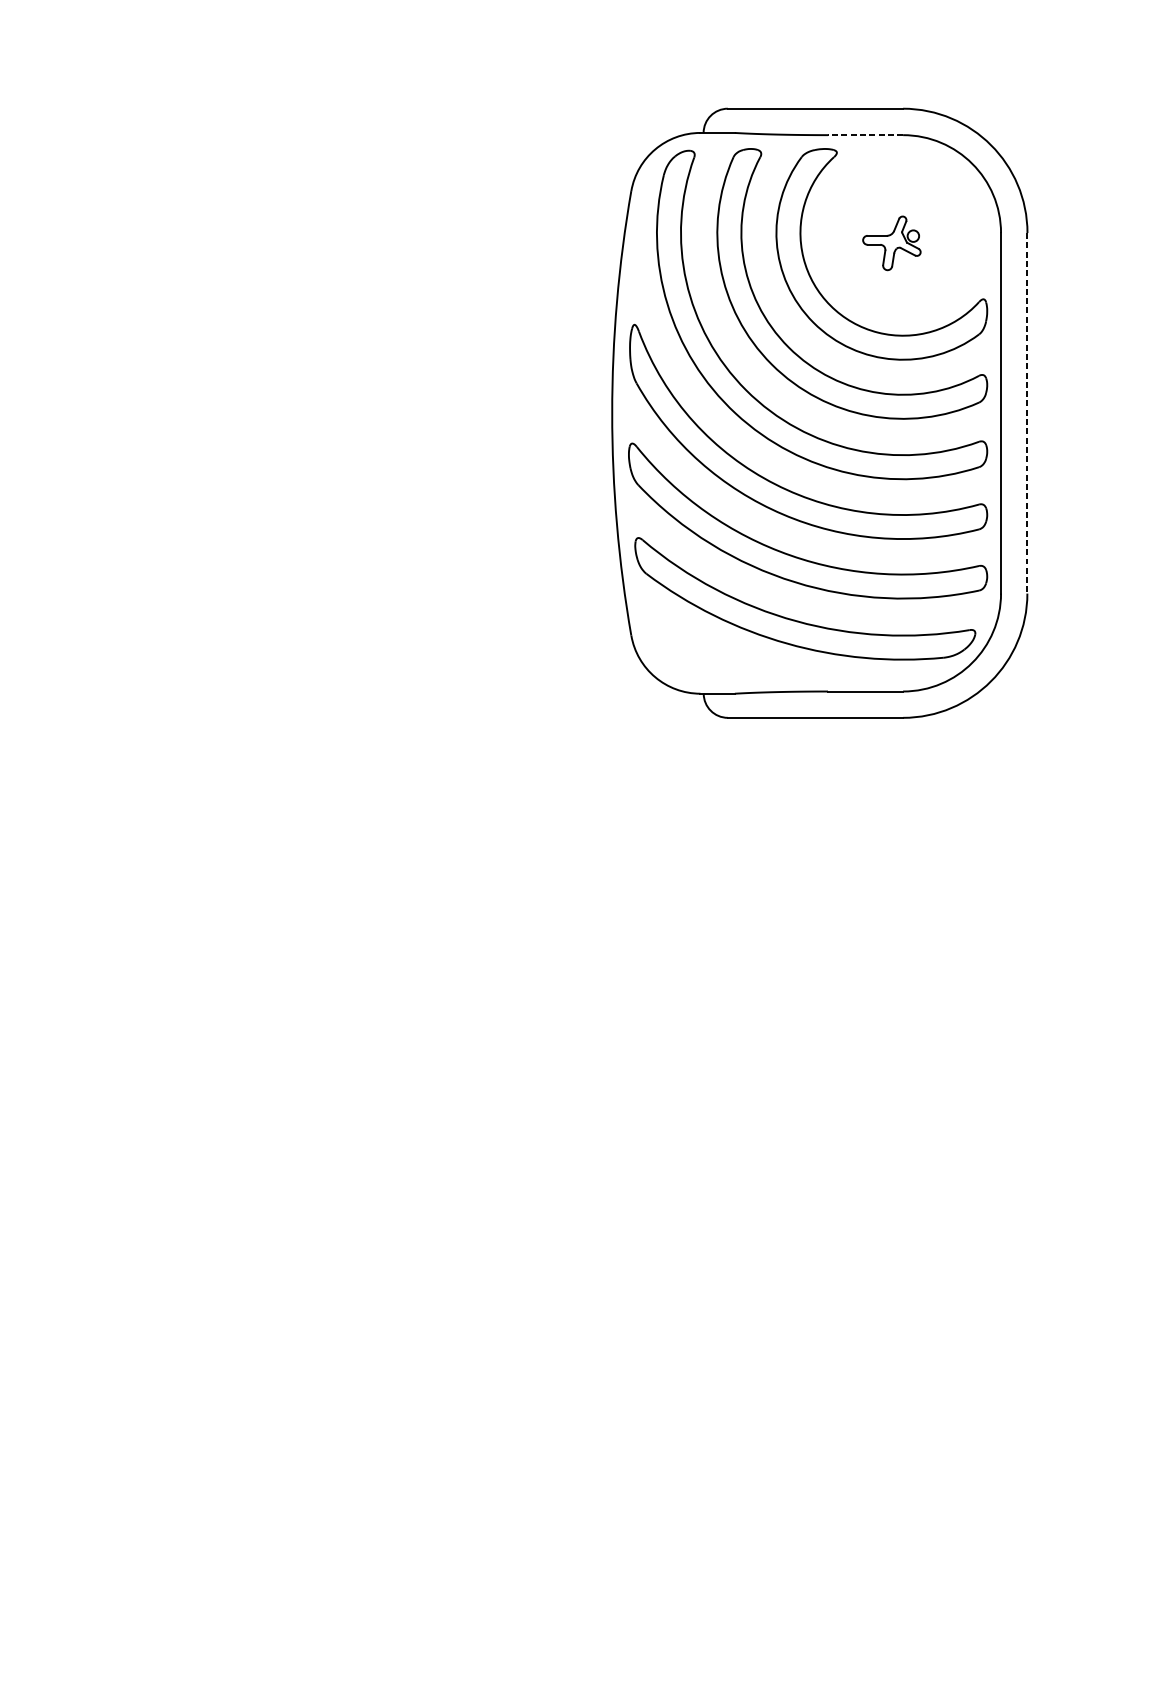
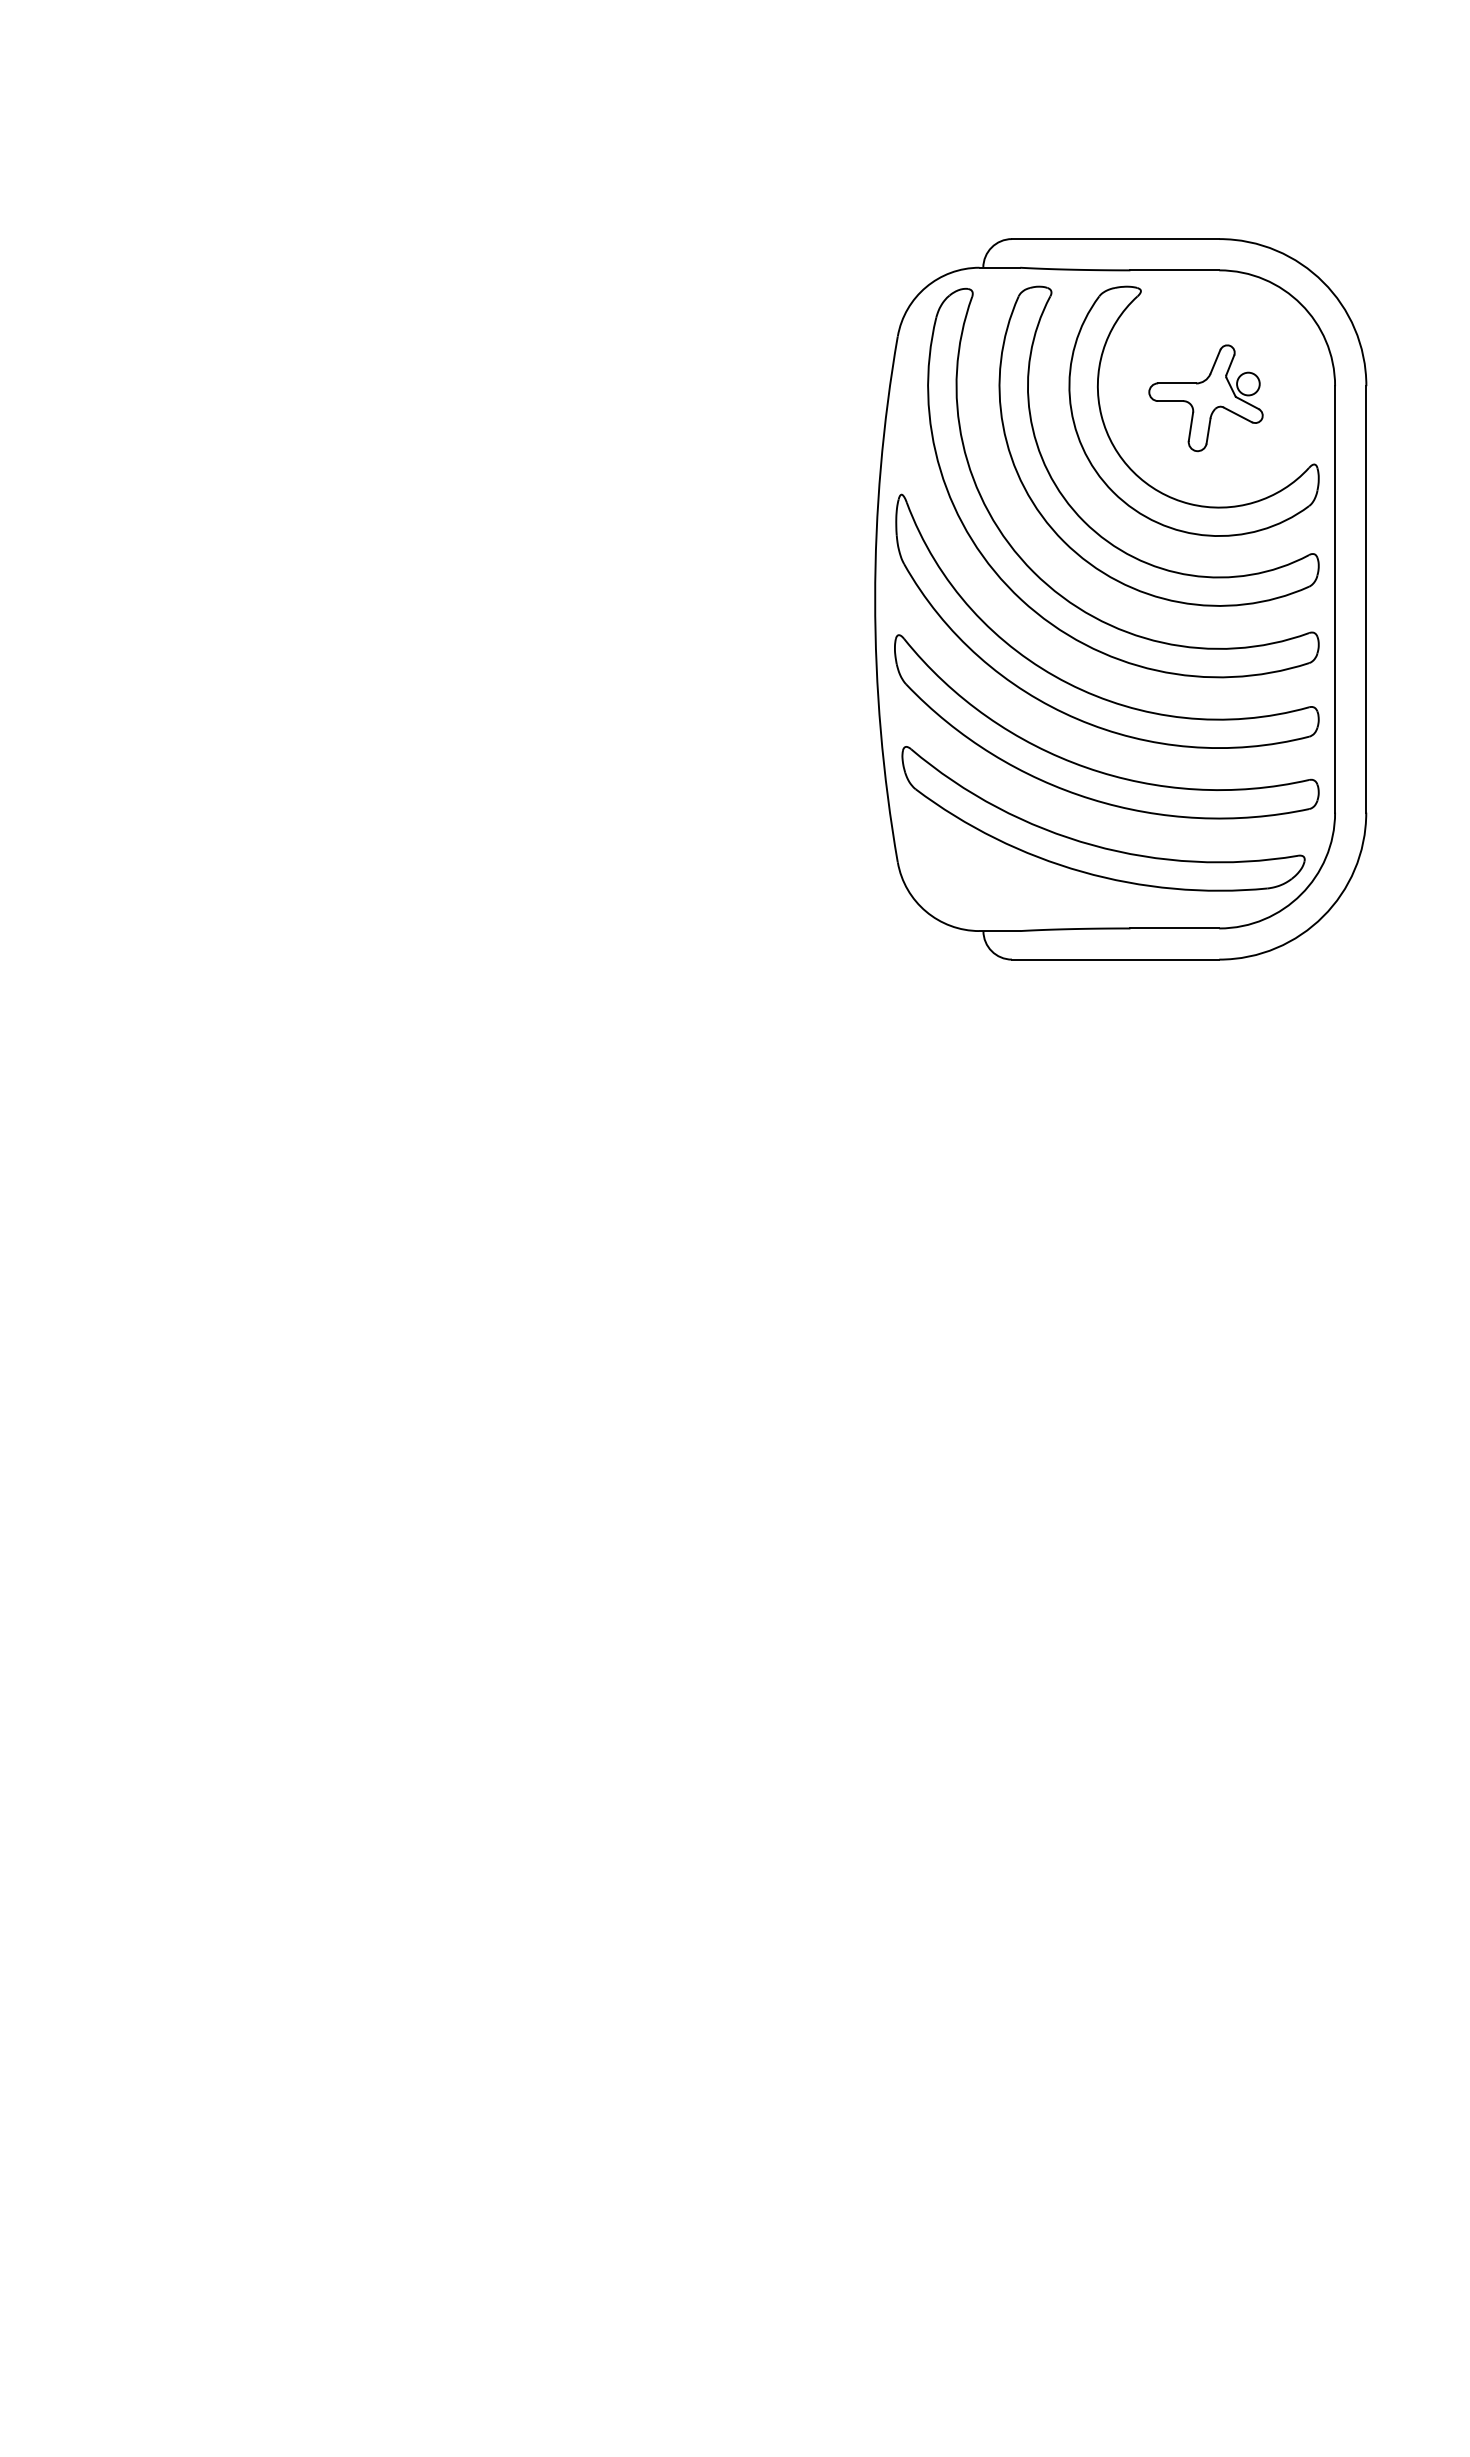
line: (865, 135) -> (1174, 270), dashed -> solid
part: (891, 243) -> (1205, 398), size x1.67
line: (1027, 413) -> (1366, 599), dashed -> solid

